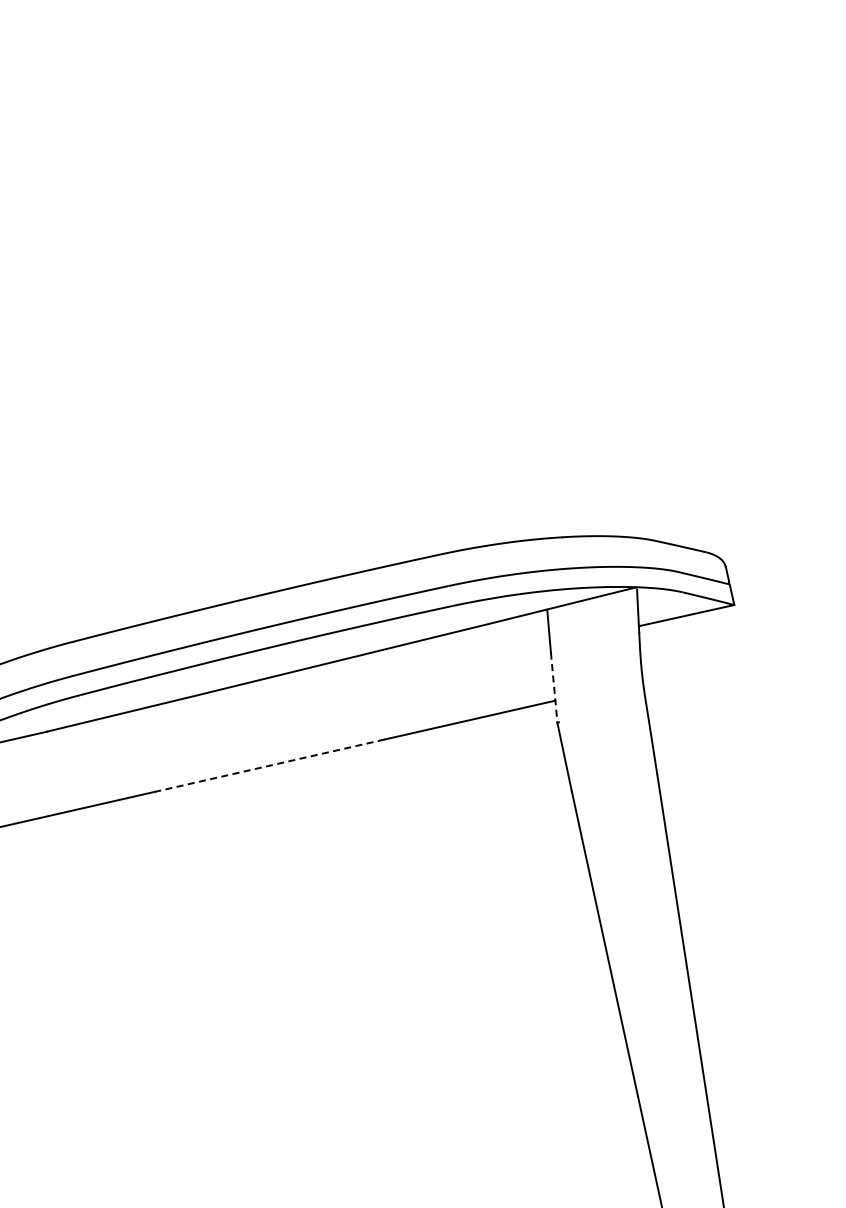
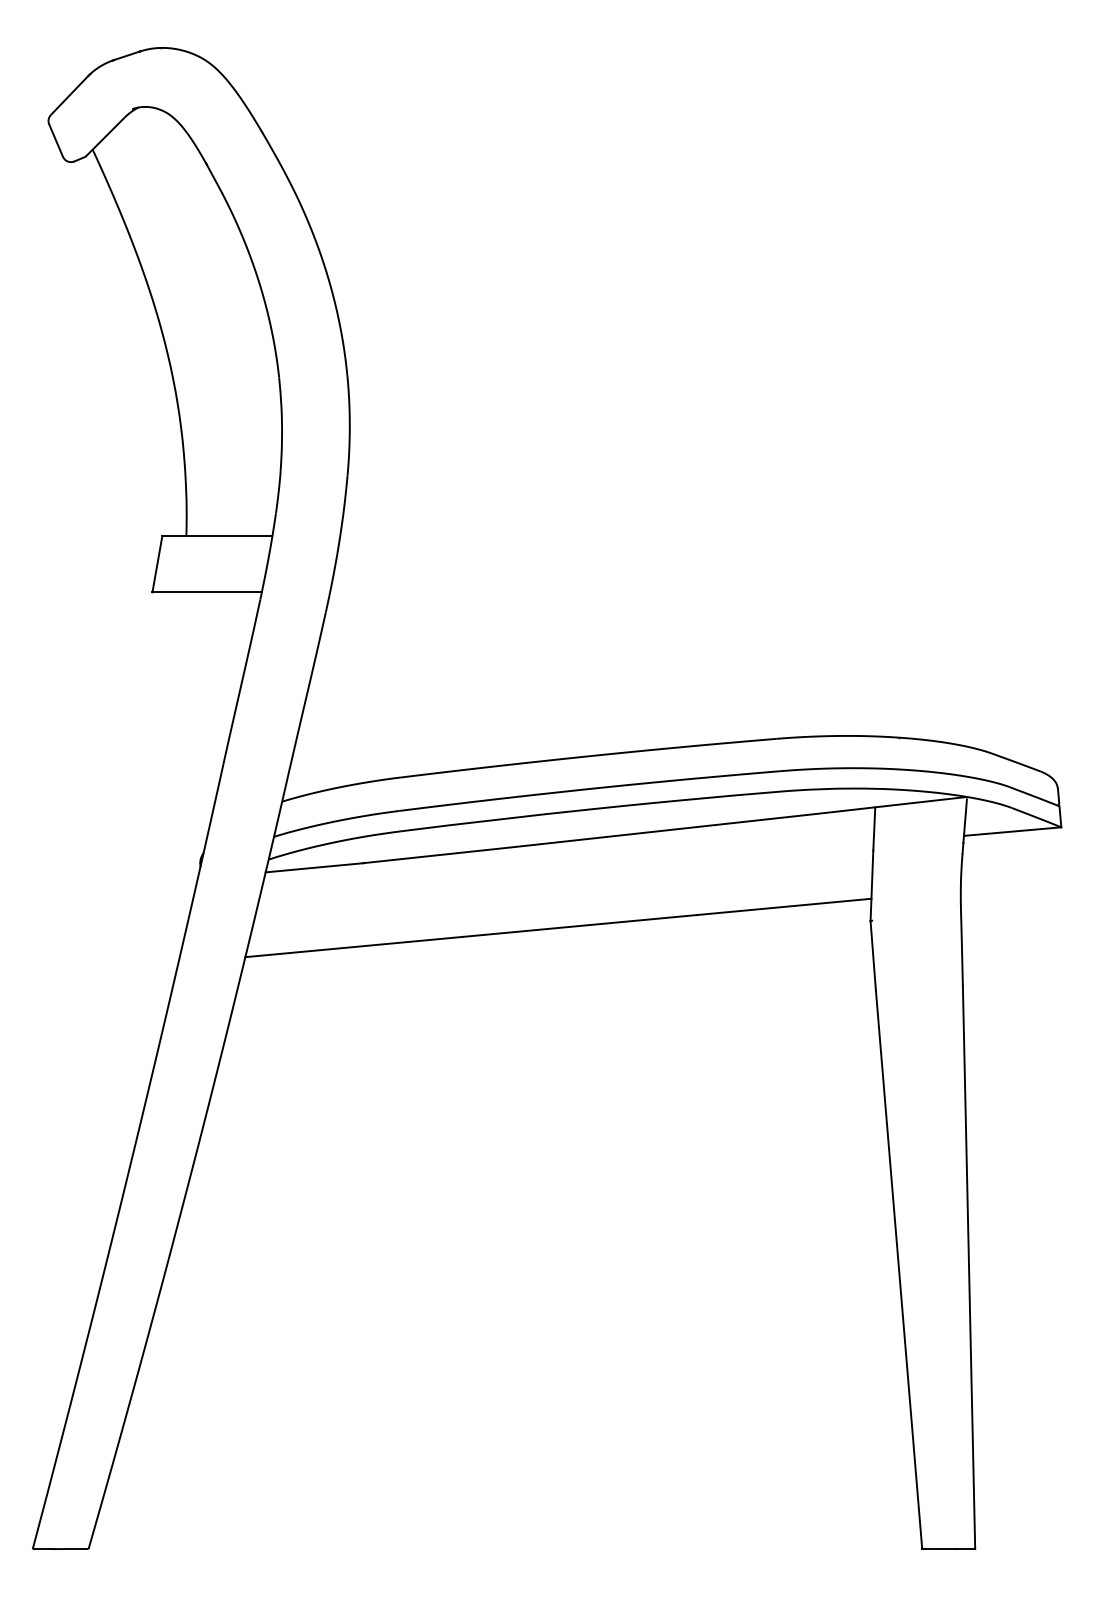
line: (553, 688) -> (871, 886), dashed -> solid
line: (269, 765) -> (579, 925), dashed -> solid

